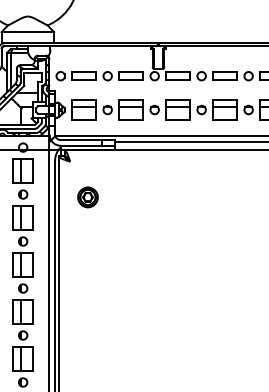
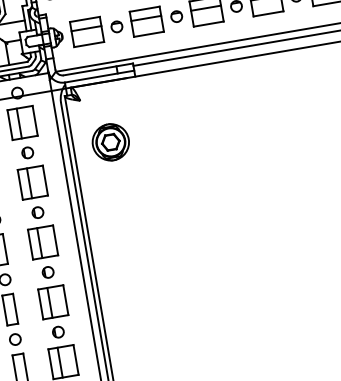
part: (87, 197) -> (110, 142), size x1.43

